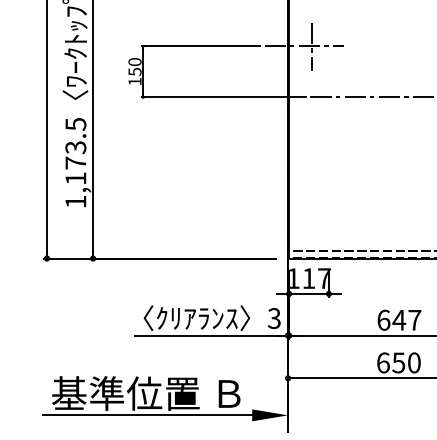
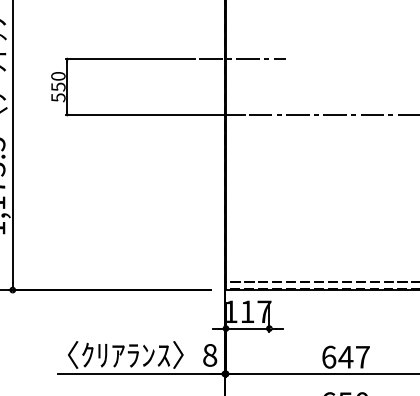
line: (311, 46) -> (250, 59), removed
text: (134, 81) -> (57, 97), 150 -> 550
text: (273, 318) -> (209, 355), 3 -> 8

